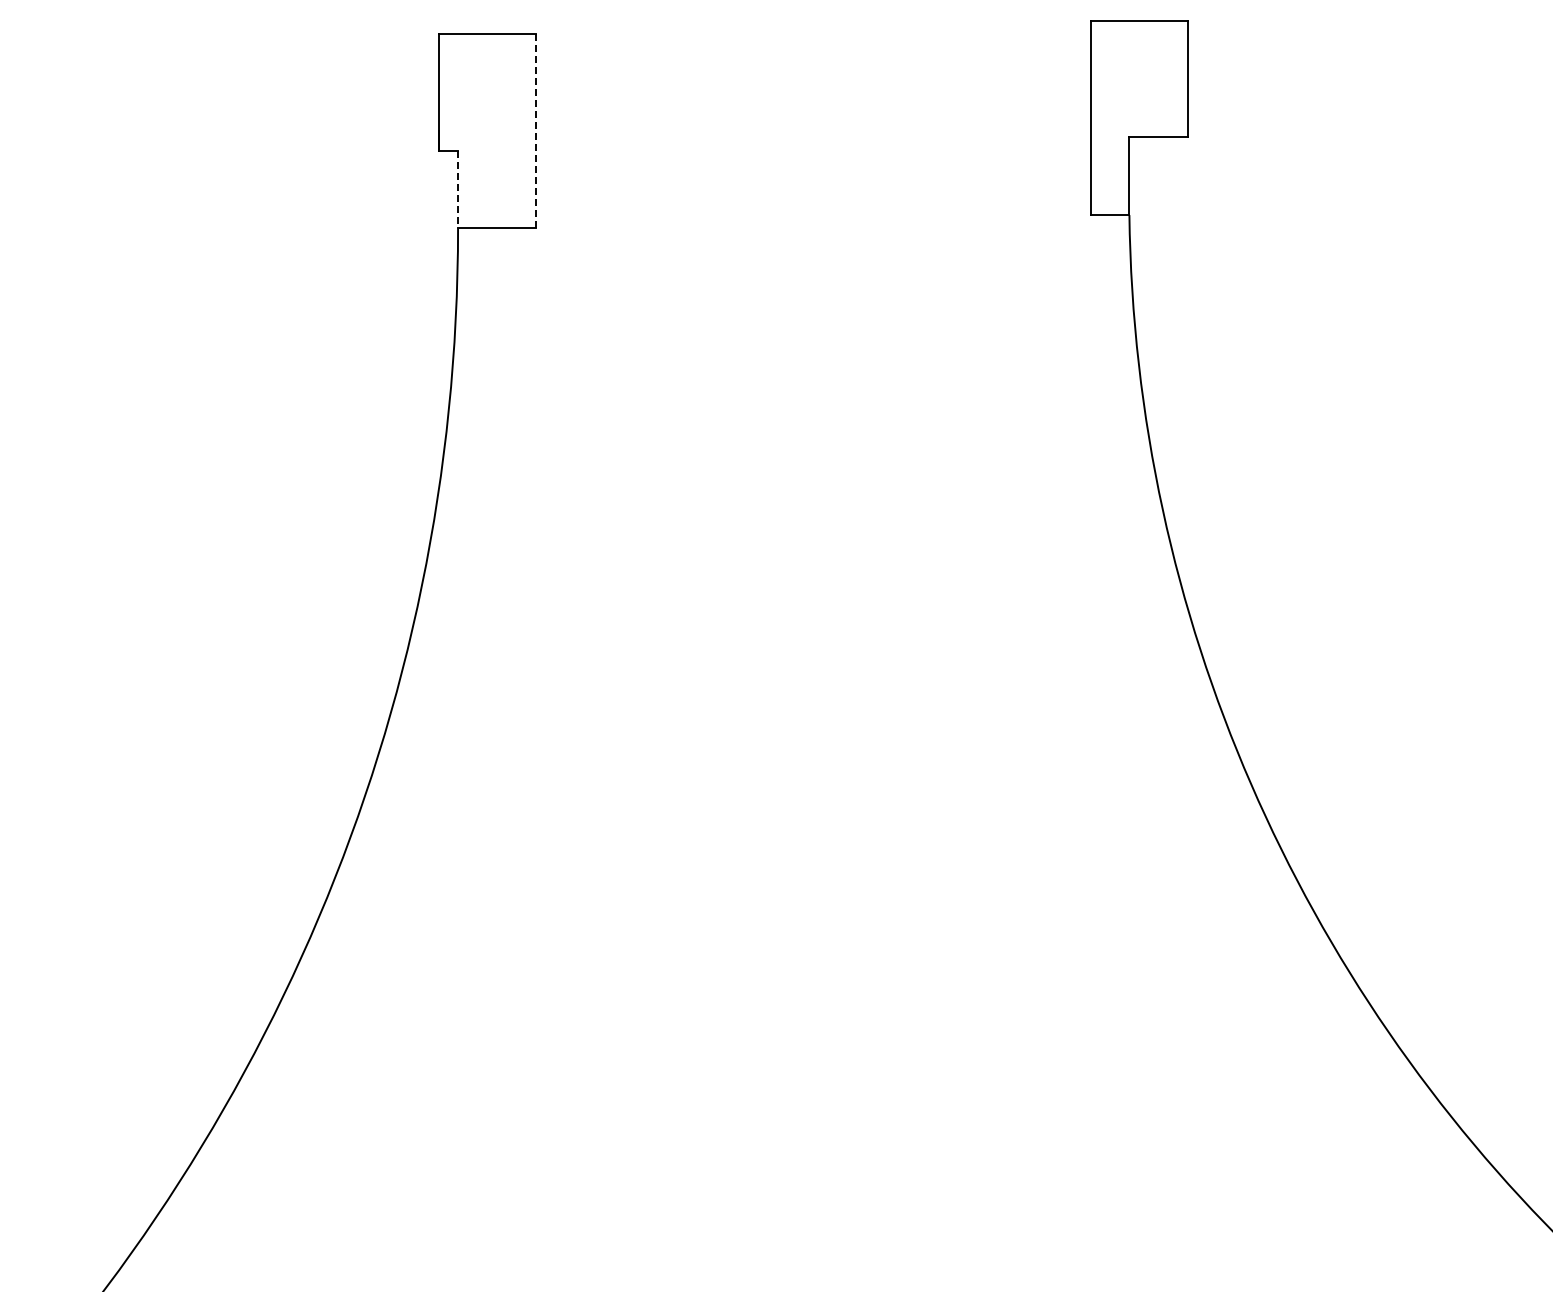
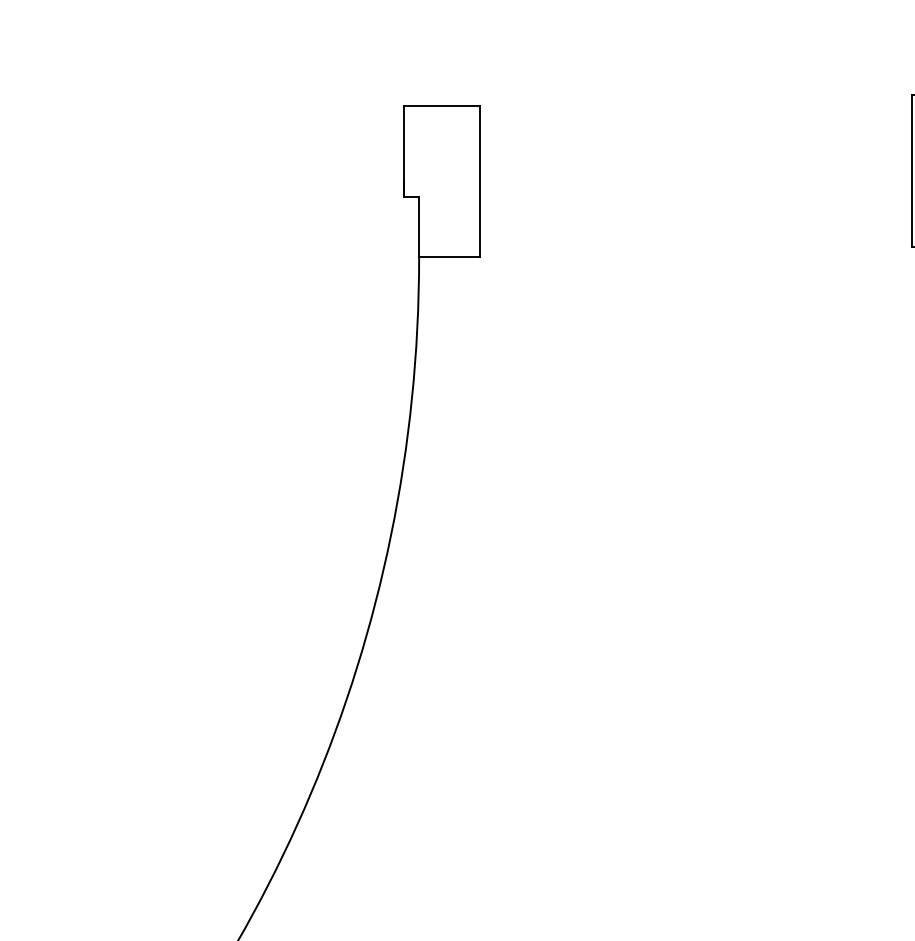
line: (535, 130) -> (479, 180), dashed -> solid
line: (458, 189) -> (419, 226), dashed -> solid

